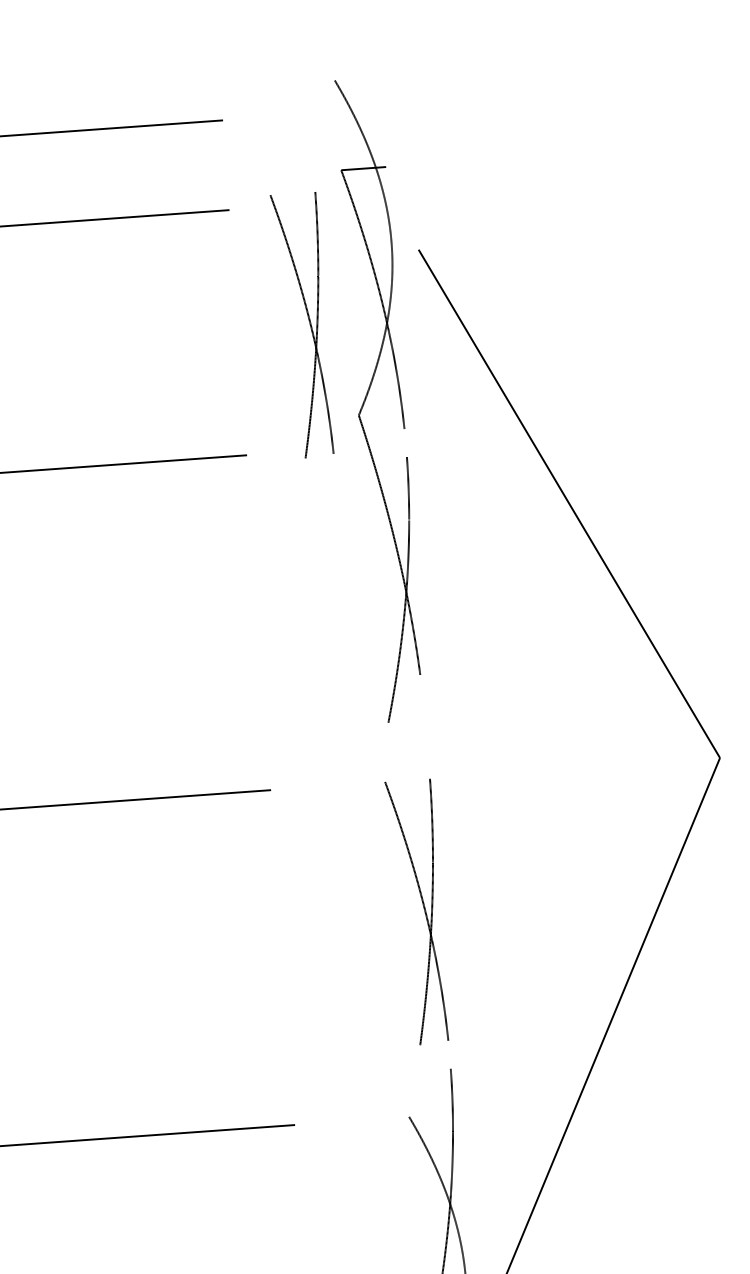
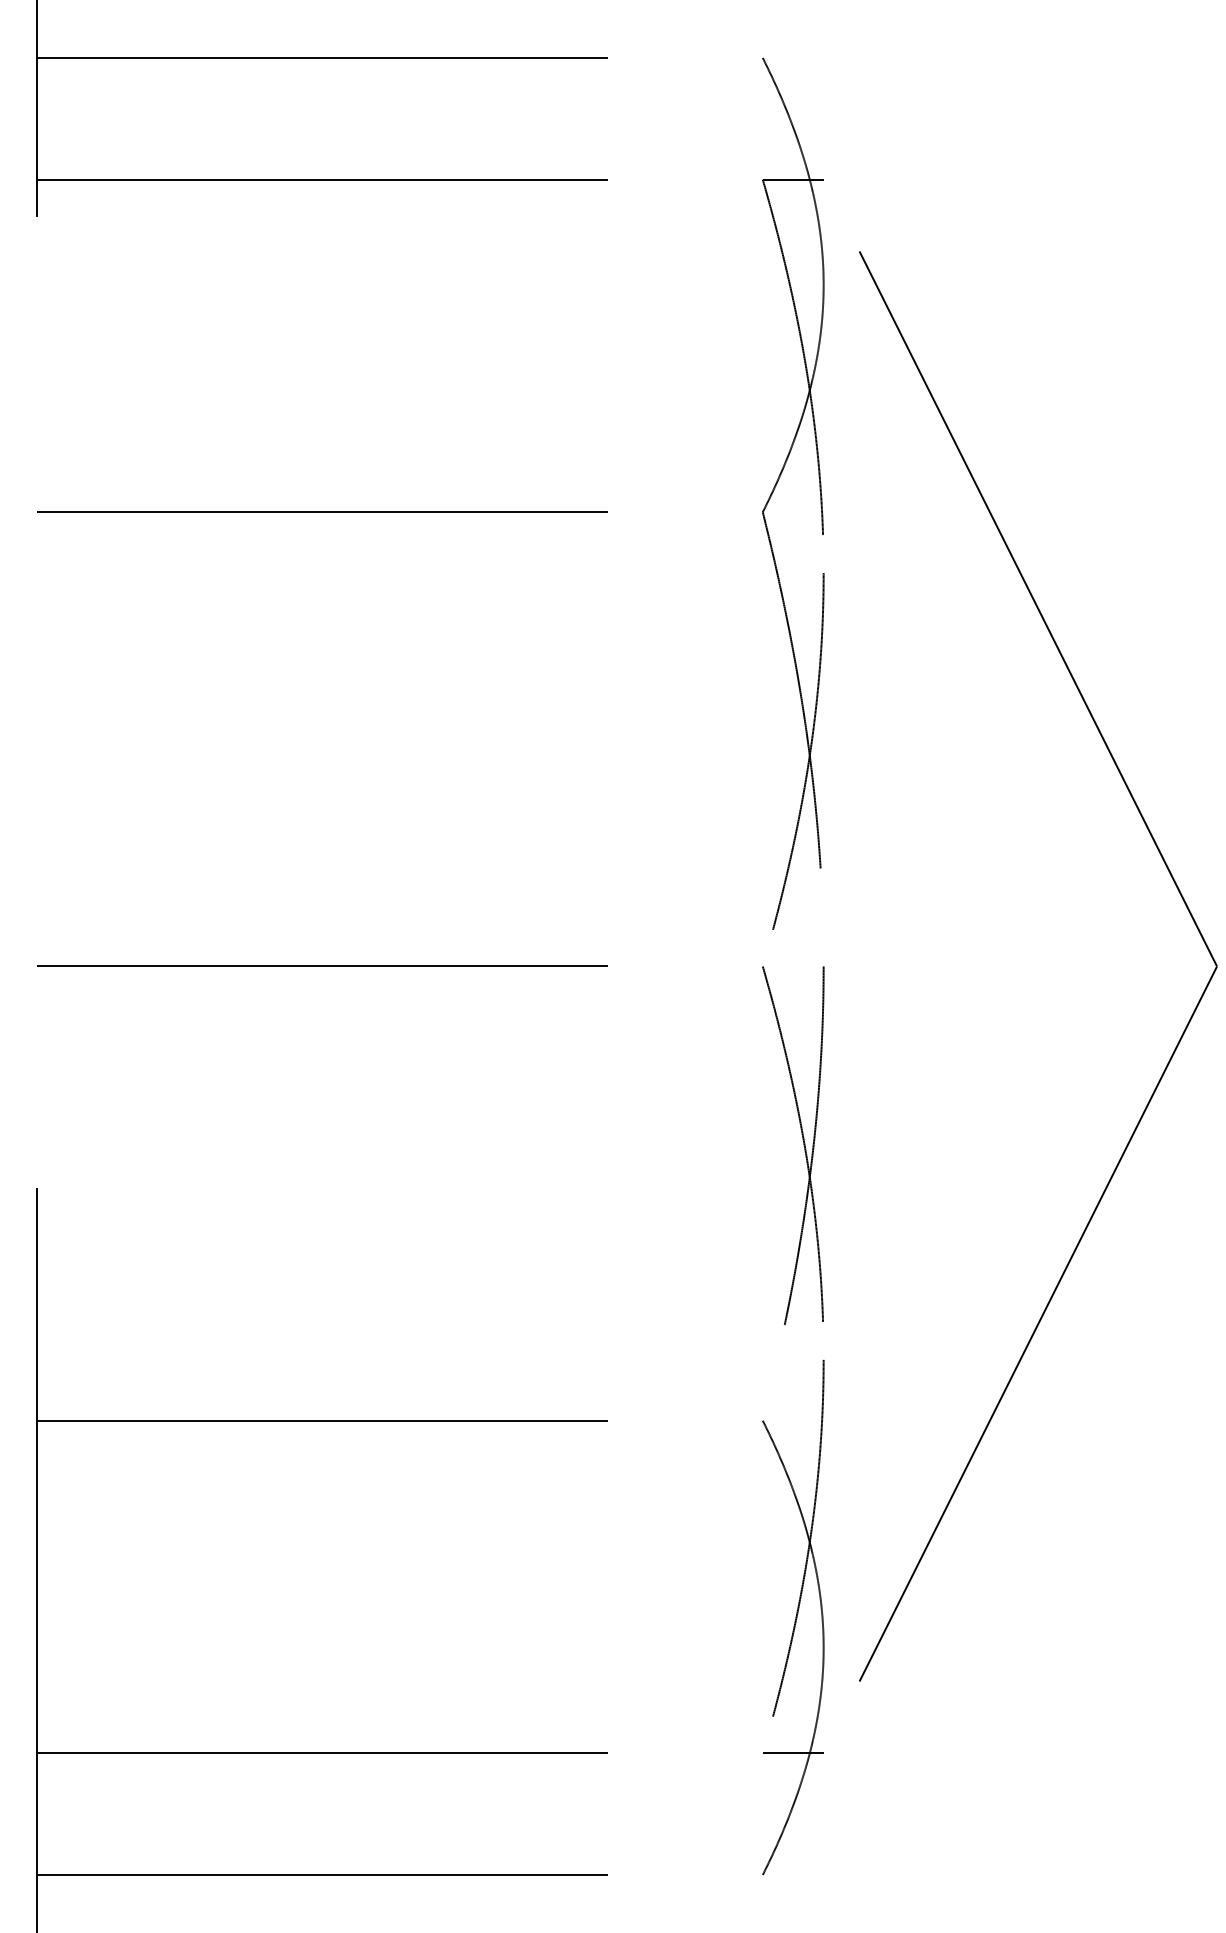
part: (309, 324) -> (705, 342), removed
part: (367, 395) -> (776, 486), moved

